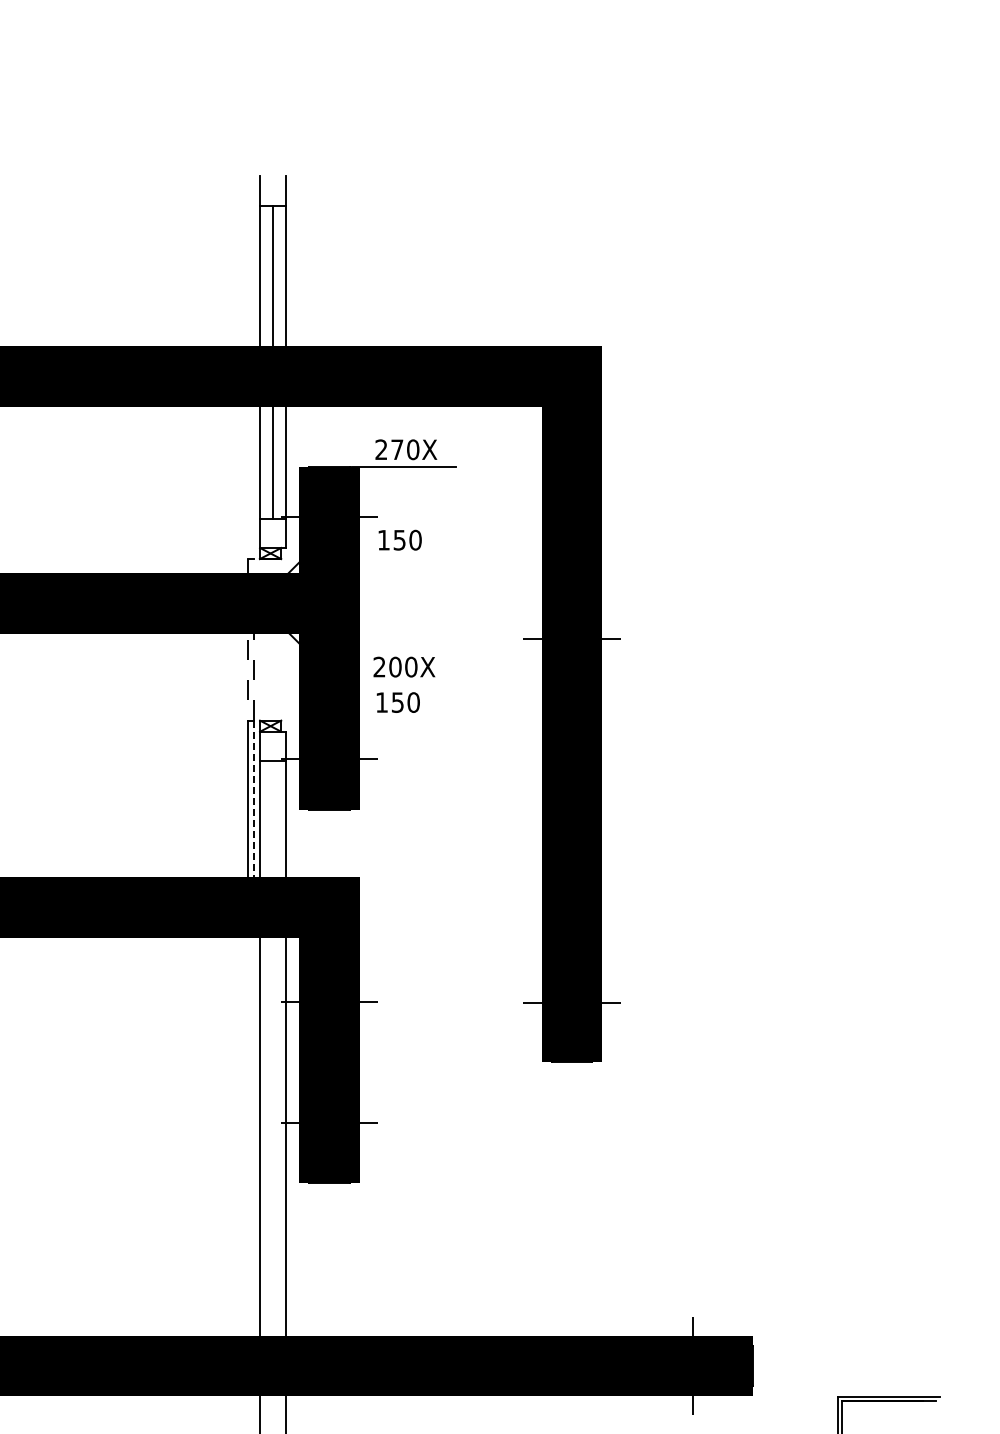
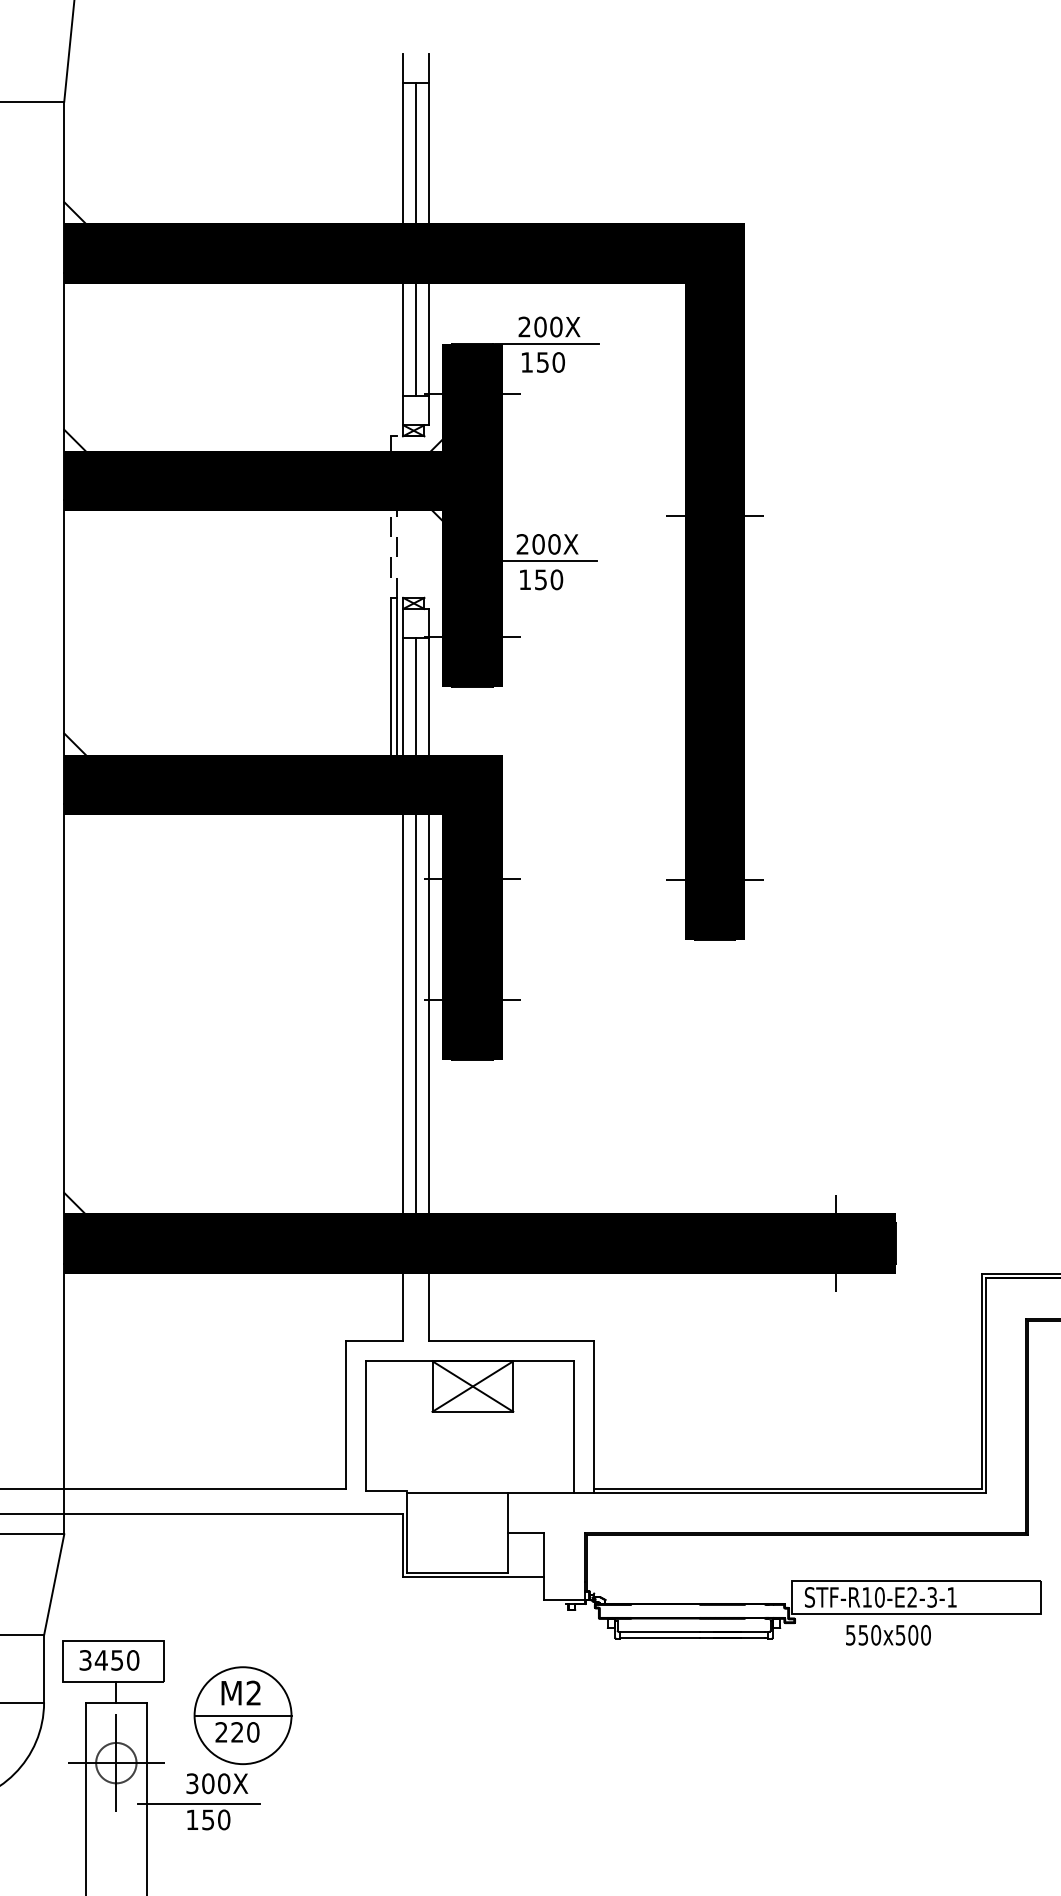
text: (397, 449) -> (540, 326), 270X -> 200X
text: (400, 540) -> (543, 362), moved
line: (401, 684) -> (544, 561), added
line: (254, 801) -> (397, 678), dashed -> solid
line: (273, 1060) -> (416, 937), added

